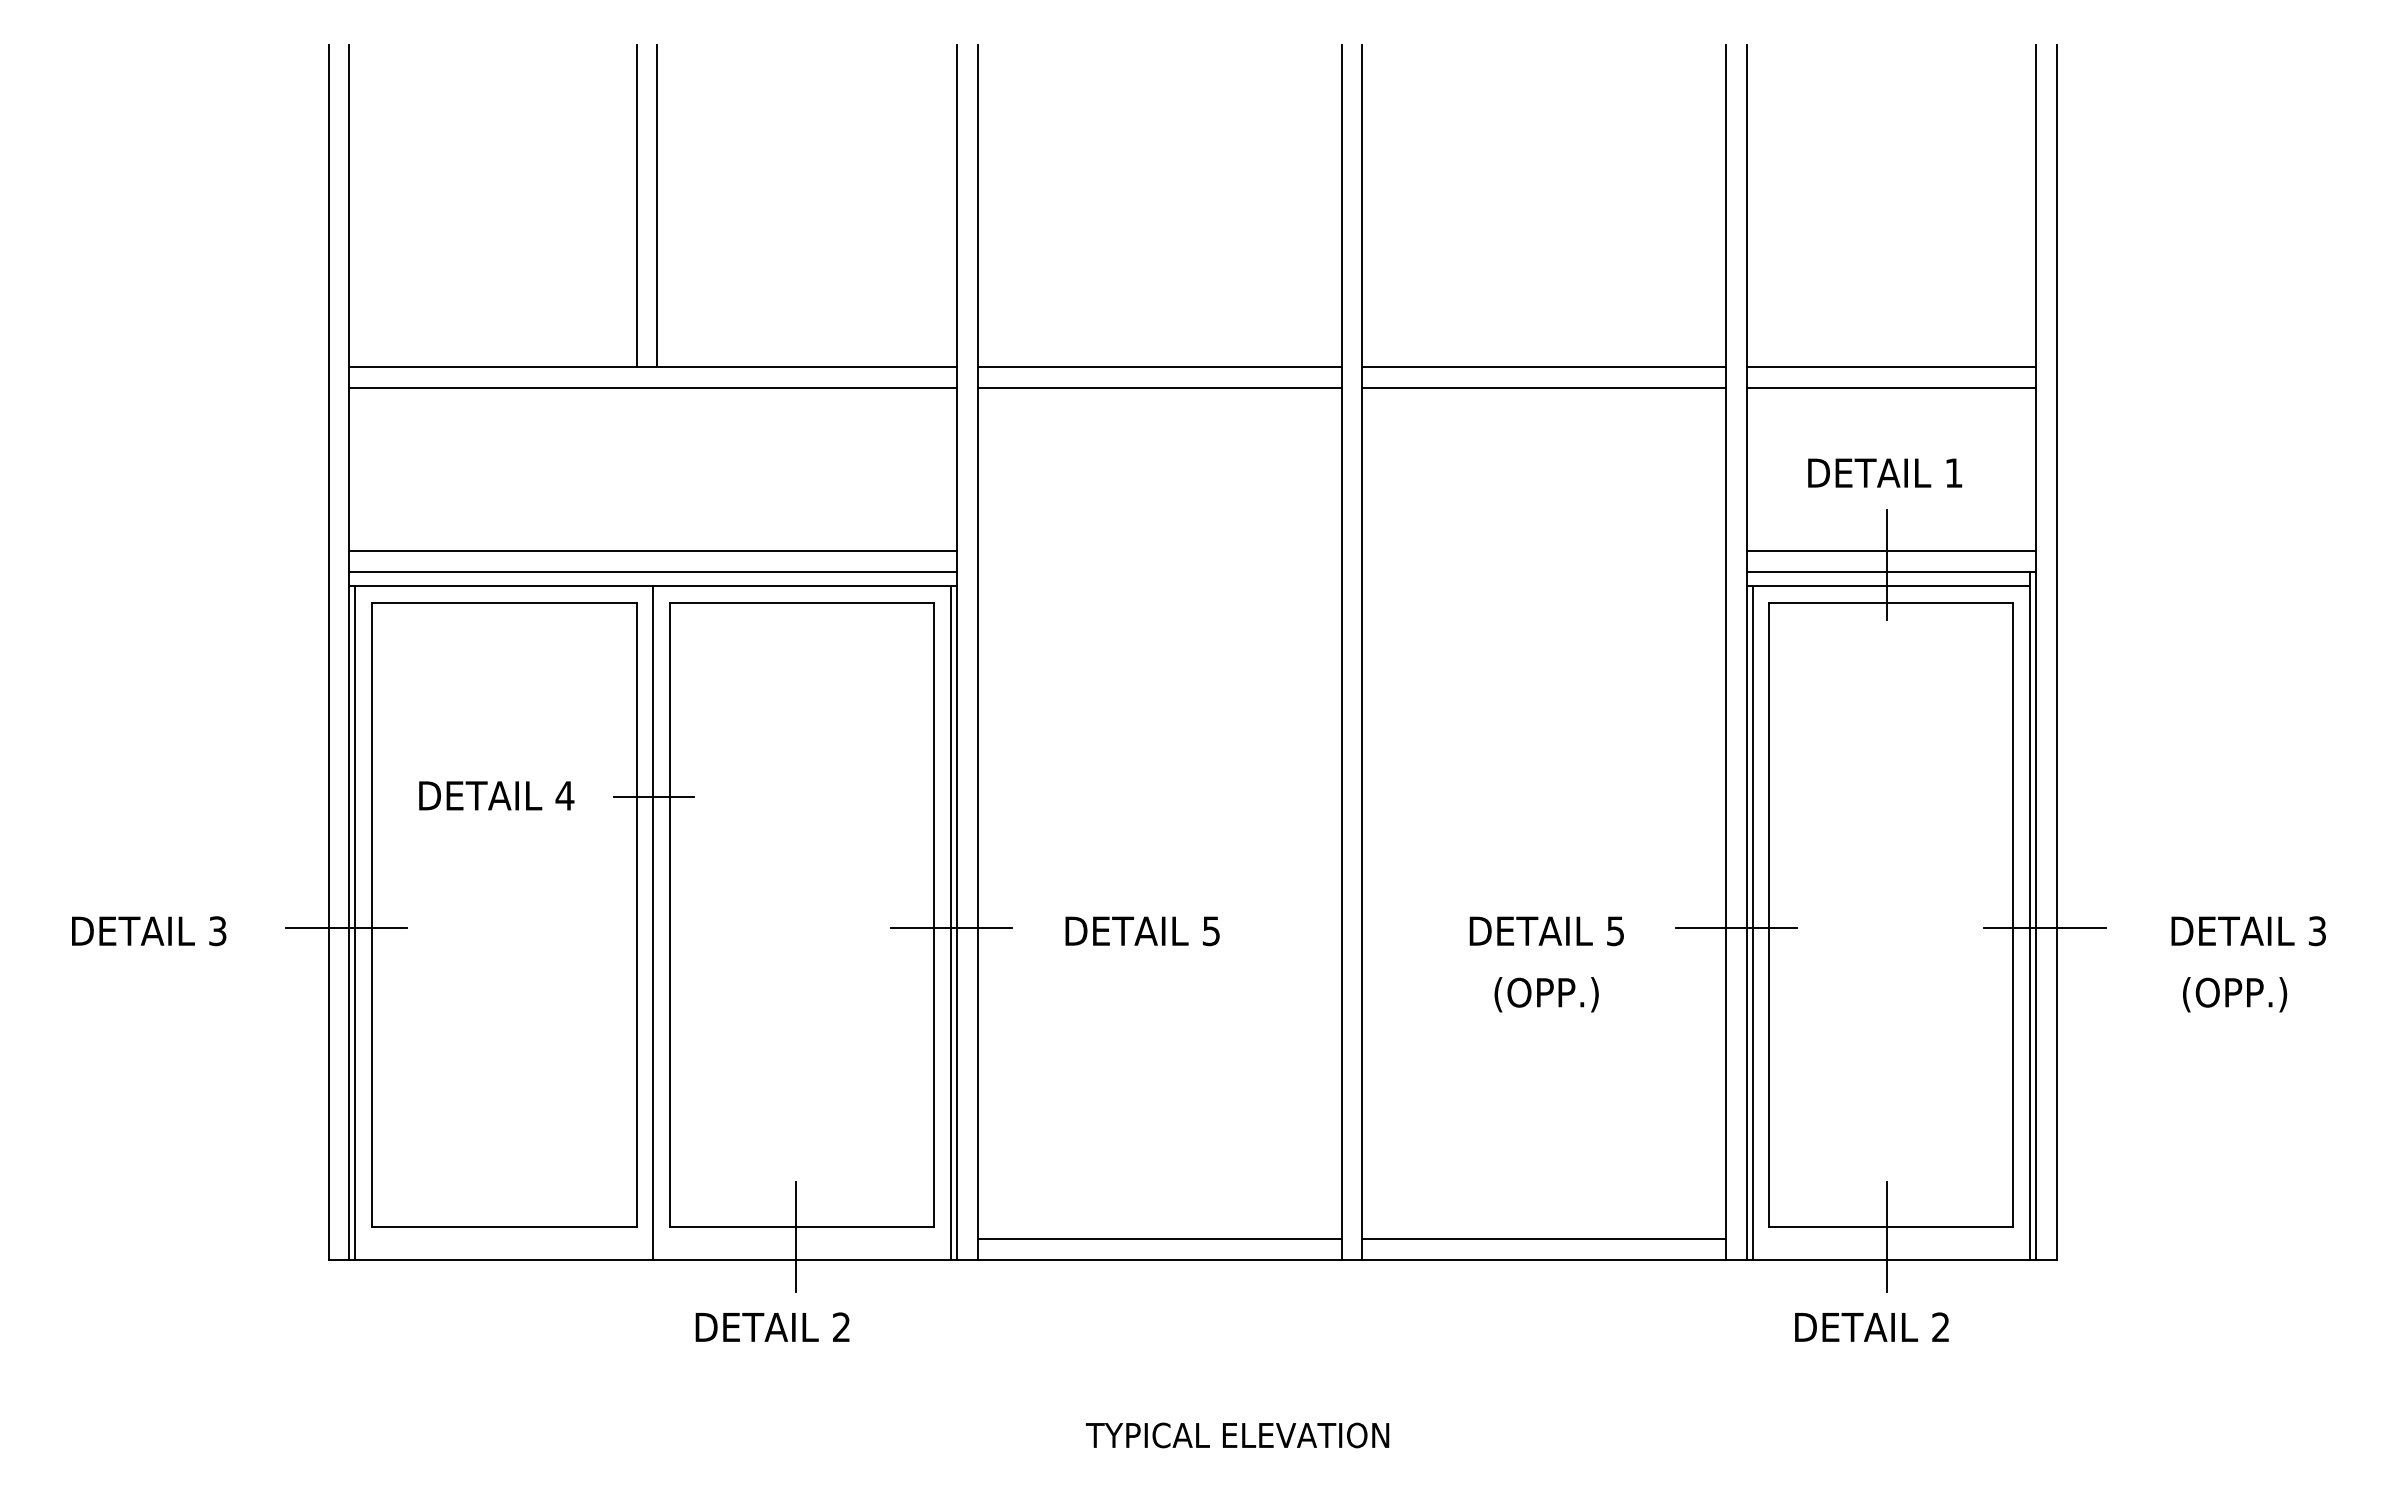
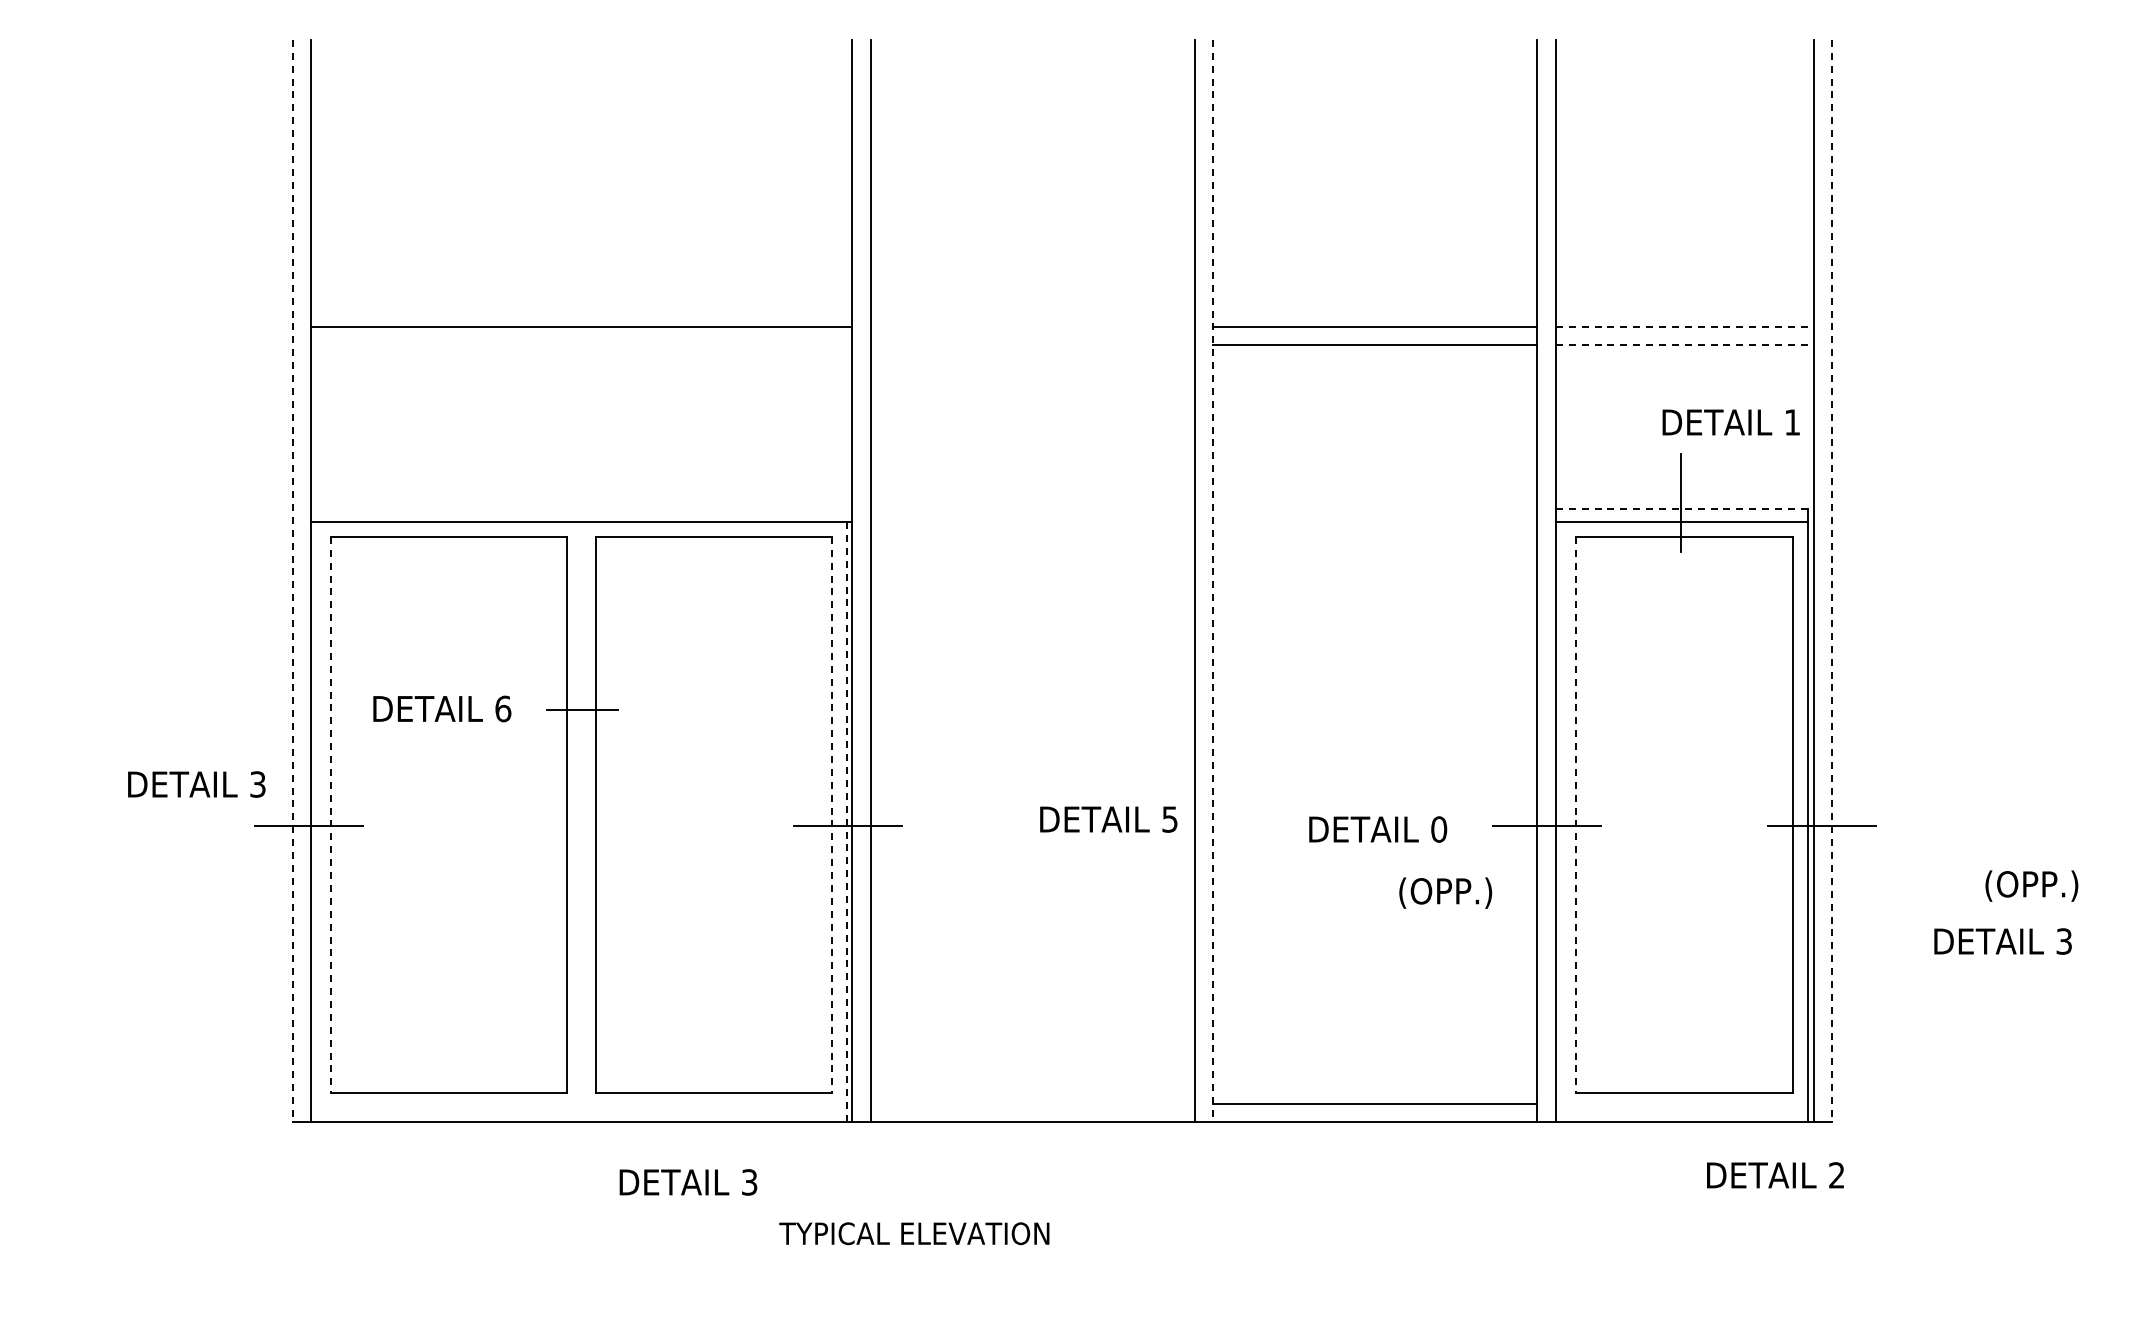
line: (637, 204) -> (567, 182), removed
line: (657, 204) -> (585, 182), removed
line: (1159, 366) -> (1032, 326), removed
line: (1891, 366) -> (1684, 326), solid -> dashed
line: (652, 387) -> (581, 345), removed
line: (1159, 387) -> (1032, 345), removed
line: (1891, 387) -> (1684, 345), solid -> dashed
text: (1884, 473) -> (1730, 422), moved
line: (652, 550) -> (581, 490), removed
line: (1891, 550) -> (1684, 490), removed
line: (652, 571) -> (581, 509), removed
line: (1891, 571) -> (1684, 509), solid -> dashed
line: (328, 652) -> (292, 581), solid -> dashed
line: (1362, 652) -> (1213, 581), solid -> dashed
line: (2057, 652) -> (1832, 581), solid -> dashed
text: (564, 795) -> (502, 708), 4 -> 6
line: (372, 915) -> (331, 815), solid -> dashed
line: (934, 915) -> (832, 815), solid -> dashed
line: (1769, 915) -> (1576, 815), solid -> dashed
line: (355, 923) -> (316, 822), removed
line: (652, 923) -> (581, 822), removed
line: (950, 923) -> (846, 822), solid -> dashed
line: (1753, 923) -> (1561, 822), removed
text: (148, 931) -> (196, 784), moved
text: (1142, 931) -> (1108, 819), moved
text: (1616, 931) -> (1439, 829), 5 -> 0
text: (2248, 931) -> (2002, 941), moved
text: (1546, 994) -> (1445, 892), moved
text: (2234, 994) -> (2031, 885), moved
line: (795, 1237) -> (708, 1102), removed
line: (1887, 1237) -> (1681, 1102), removed
line: (1159, 1238) -> (1032, 1103), removed
text: (841, 1327) -> (749, 1182), 2 -> 3
text: (1871, 1327) -> (1775, 1175), moved
text: (1237, 1435) -> (914, 1233), moved

